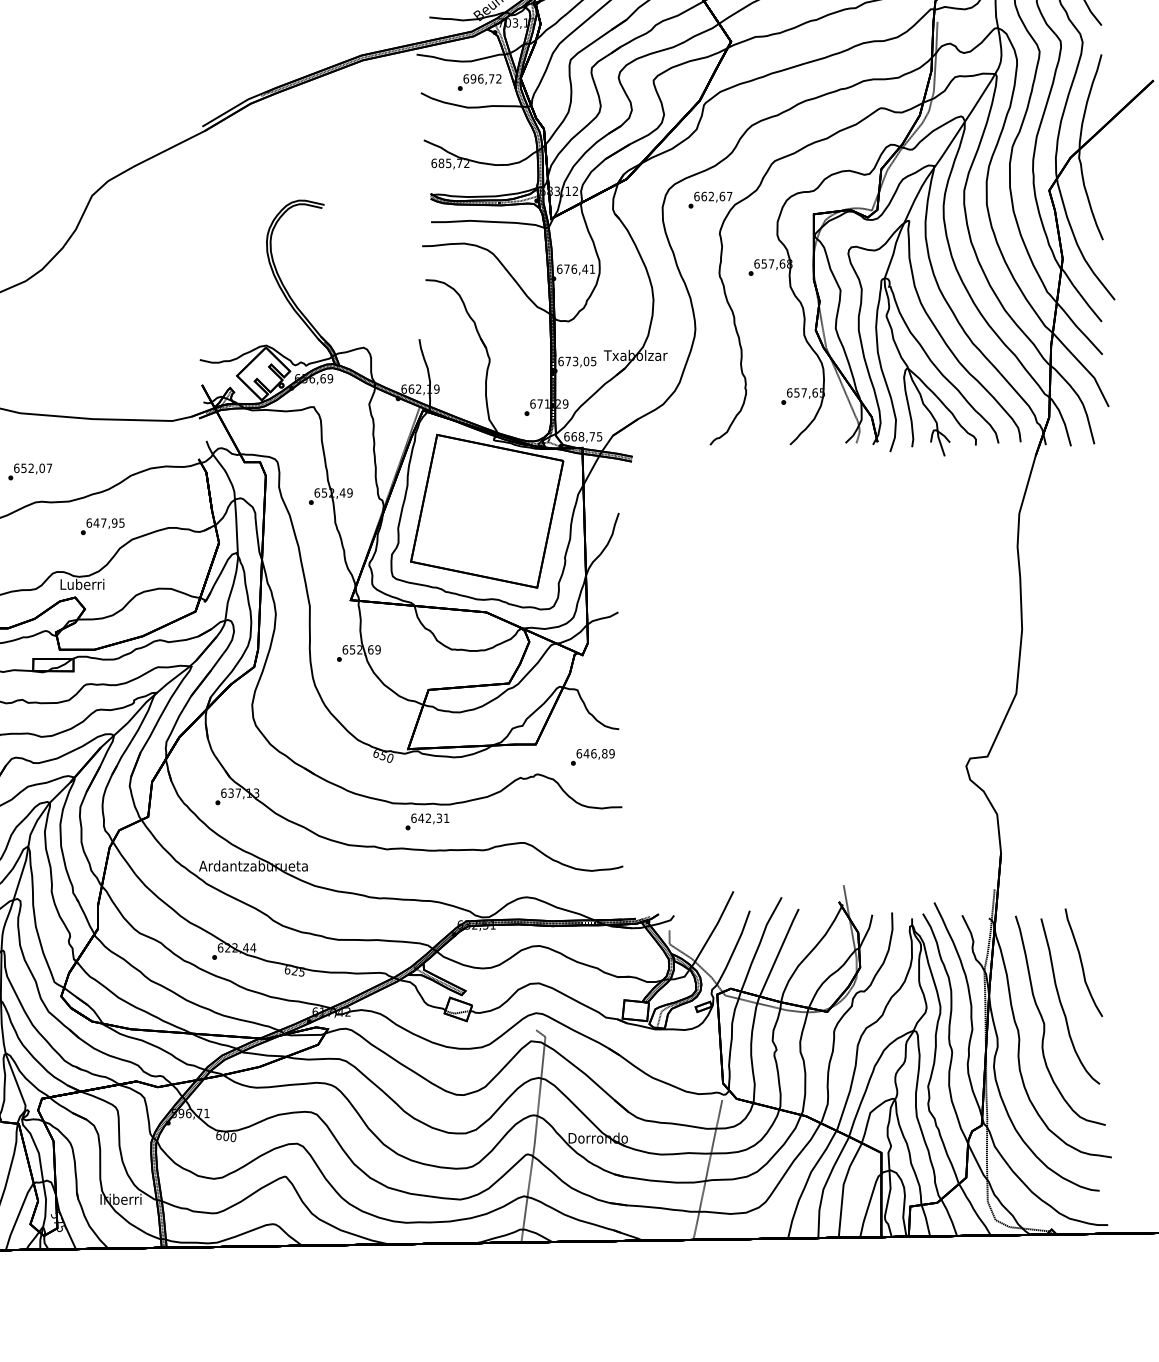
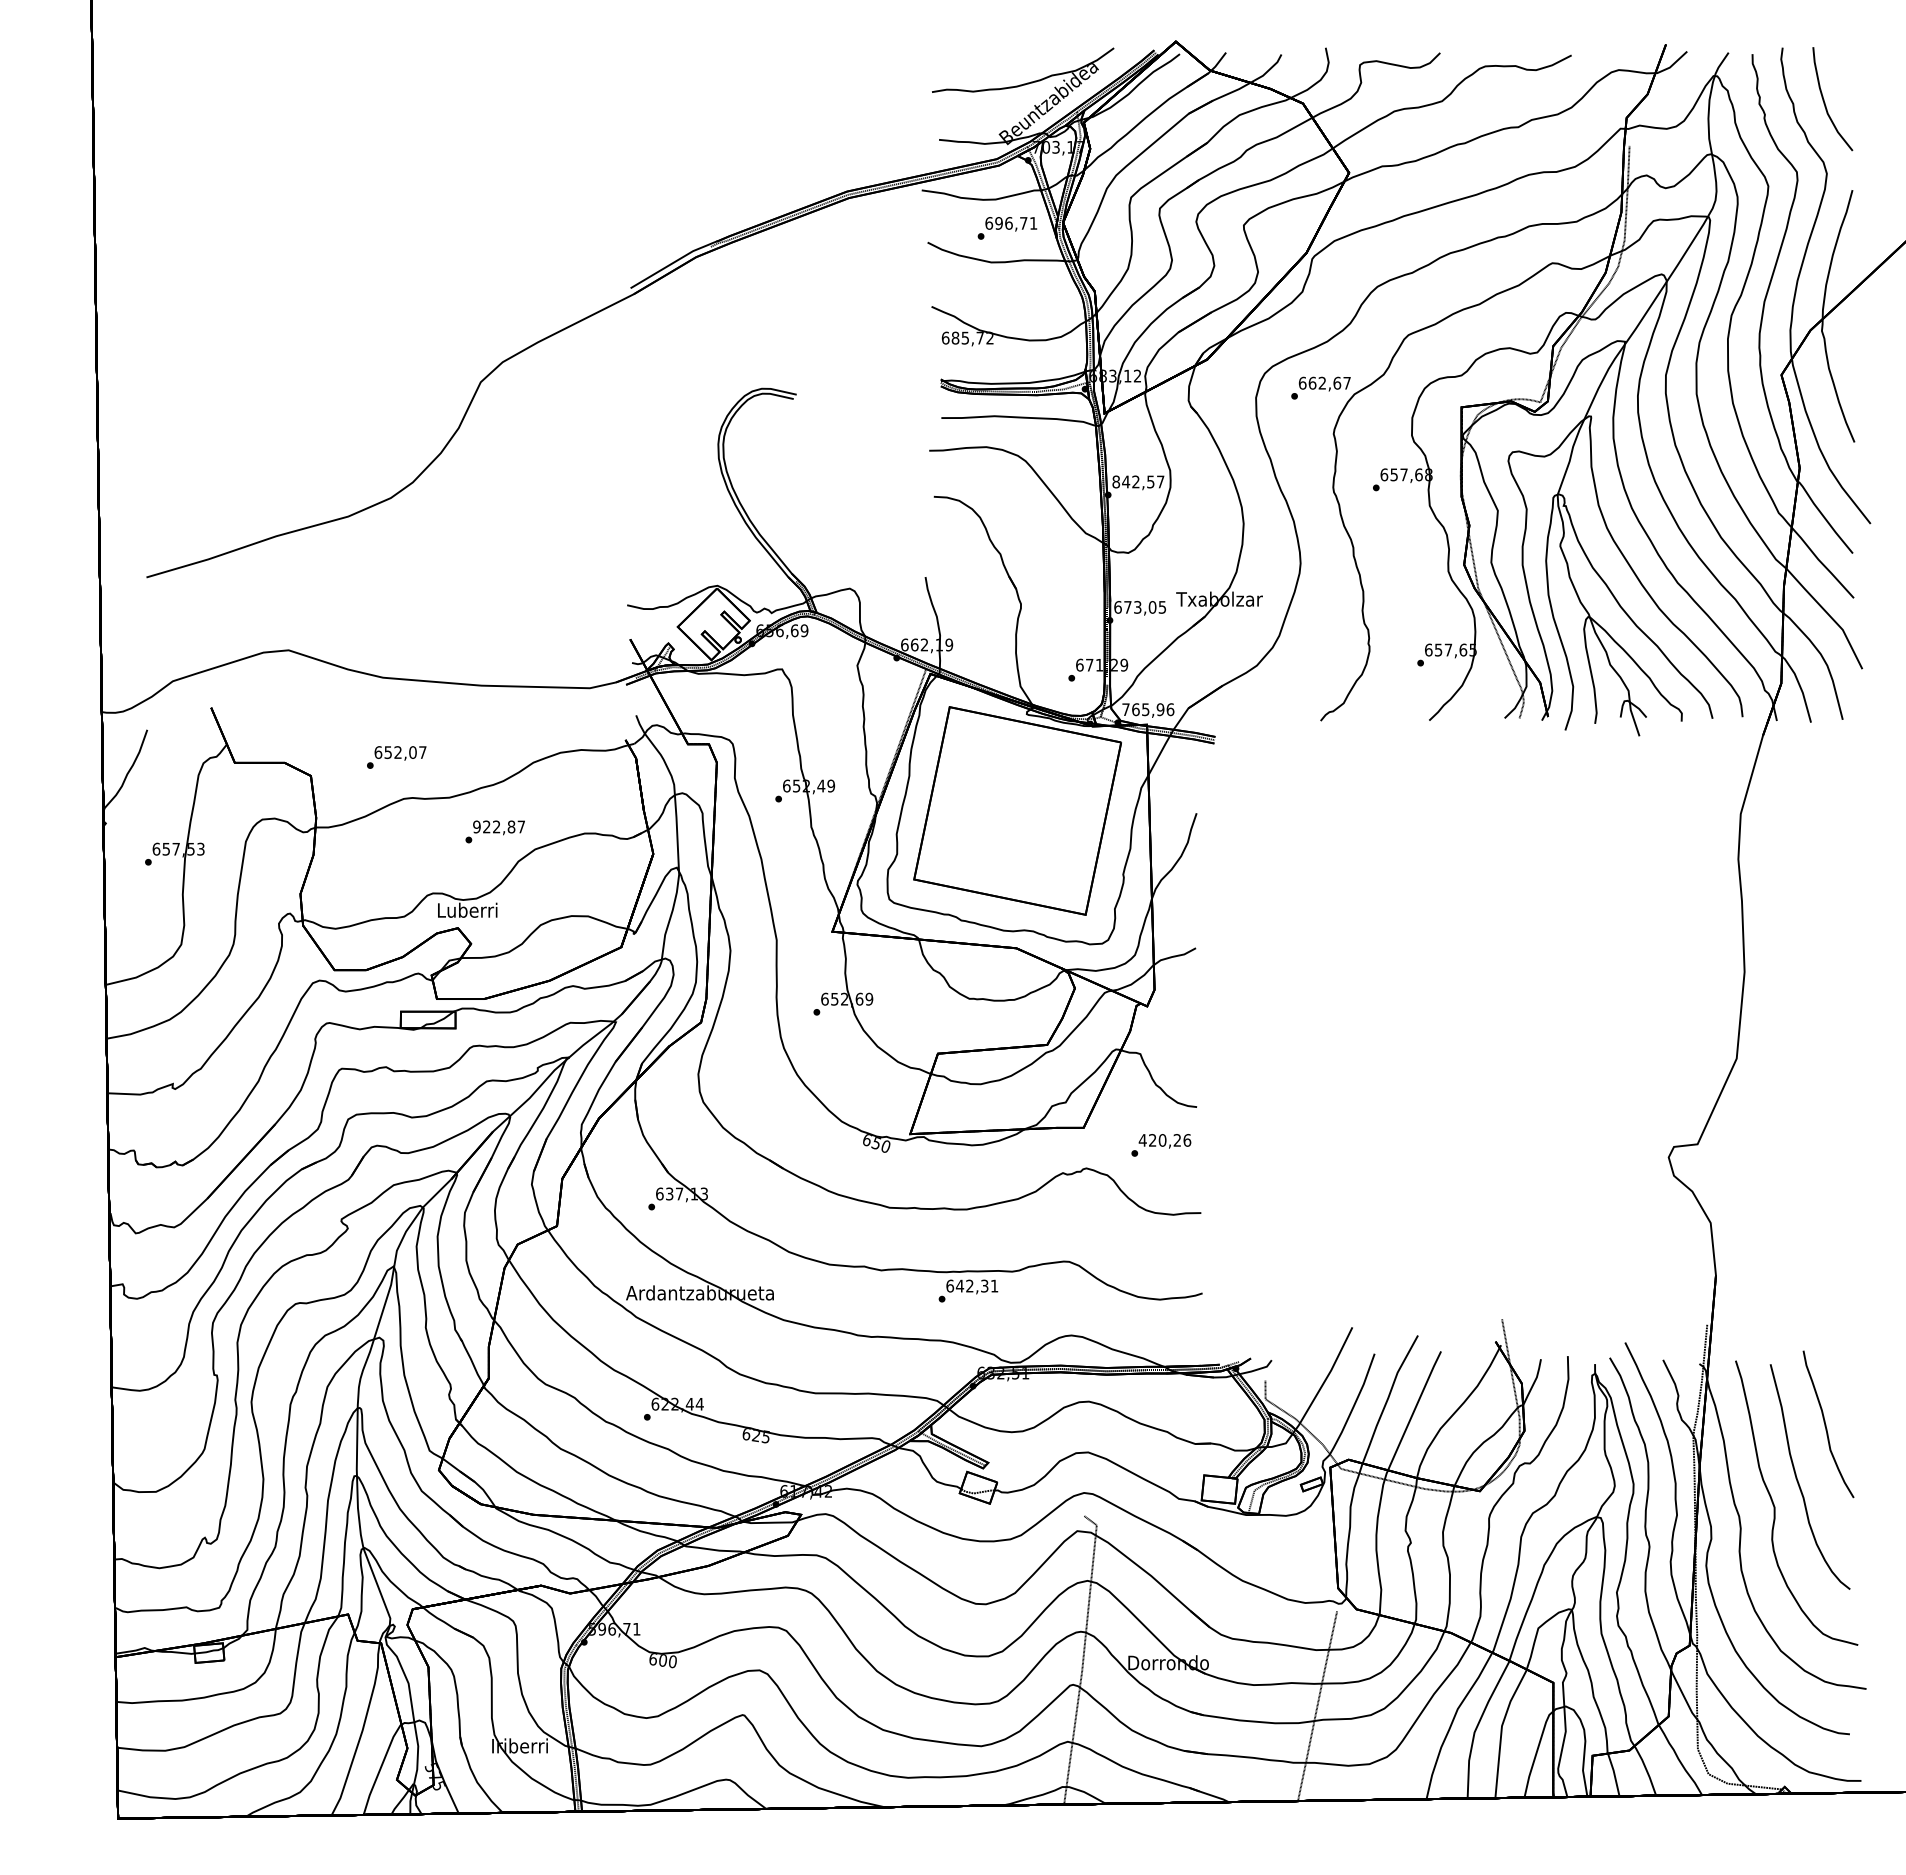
text: (498, 78) -> (1033, 223), 696,72 -> 696,71
text: (576, 268) -> (1138, 481), 676,41 -> 842,57
text: (583, 436) -> (1148, 709), 668,75 -> 765,96
text: (105, 522) -> (498, 826), 647,95 -> 922,87
text: (595, 753) -> (1164, 1140), 646,89 -> 420,26
text: (427, 821) -> (968, 1290), moved

